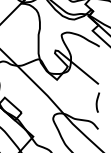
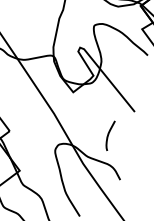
curve: (97, 102) -> (109, 135), moved

